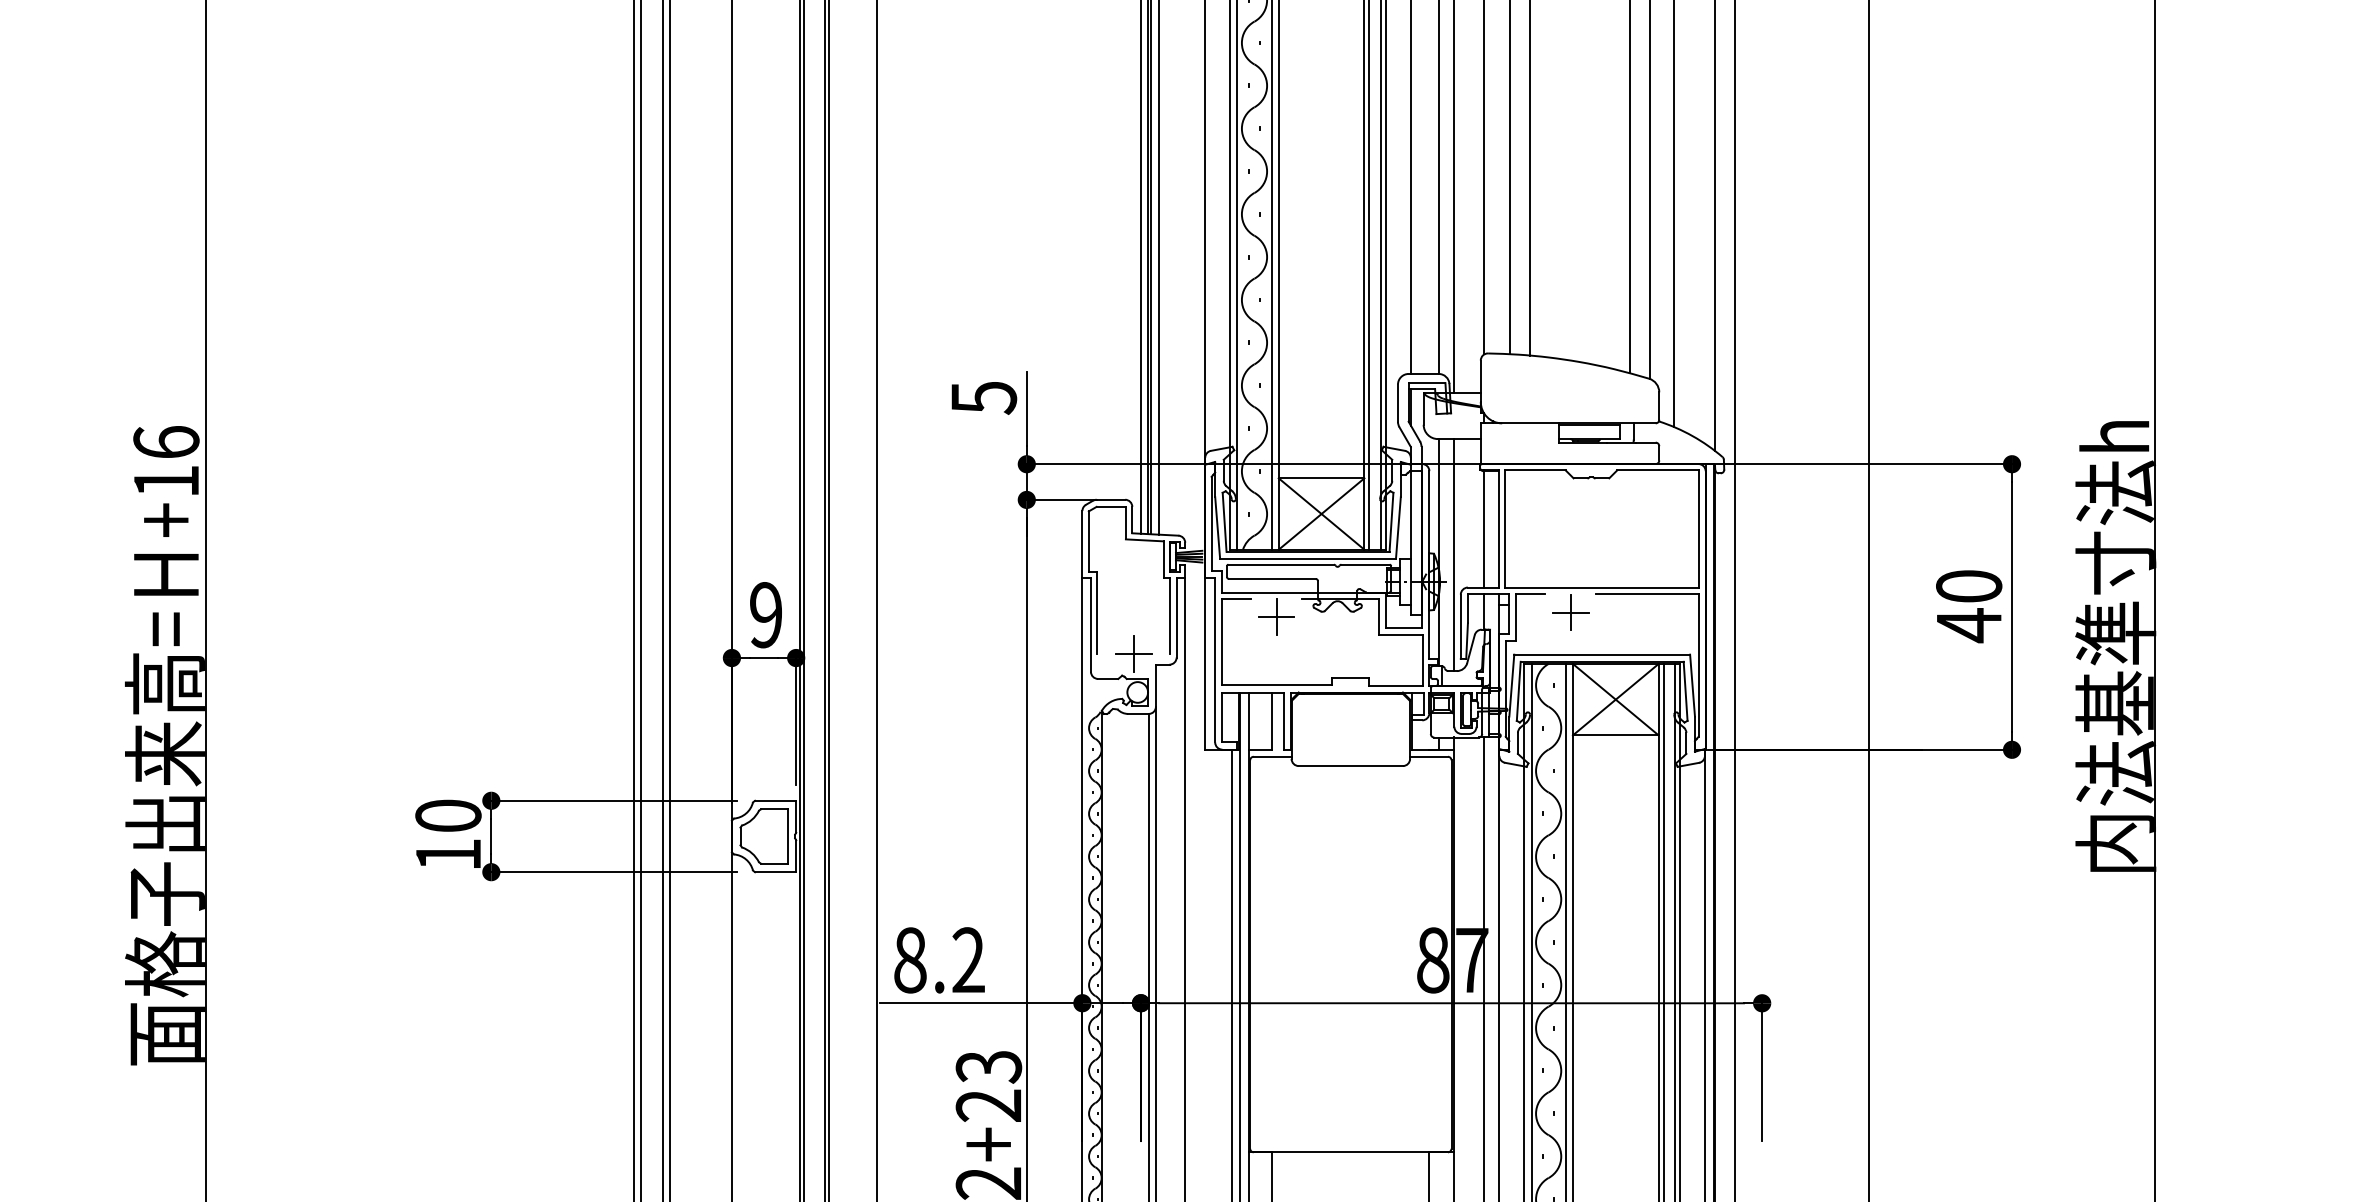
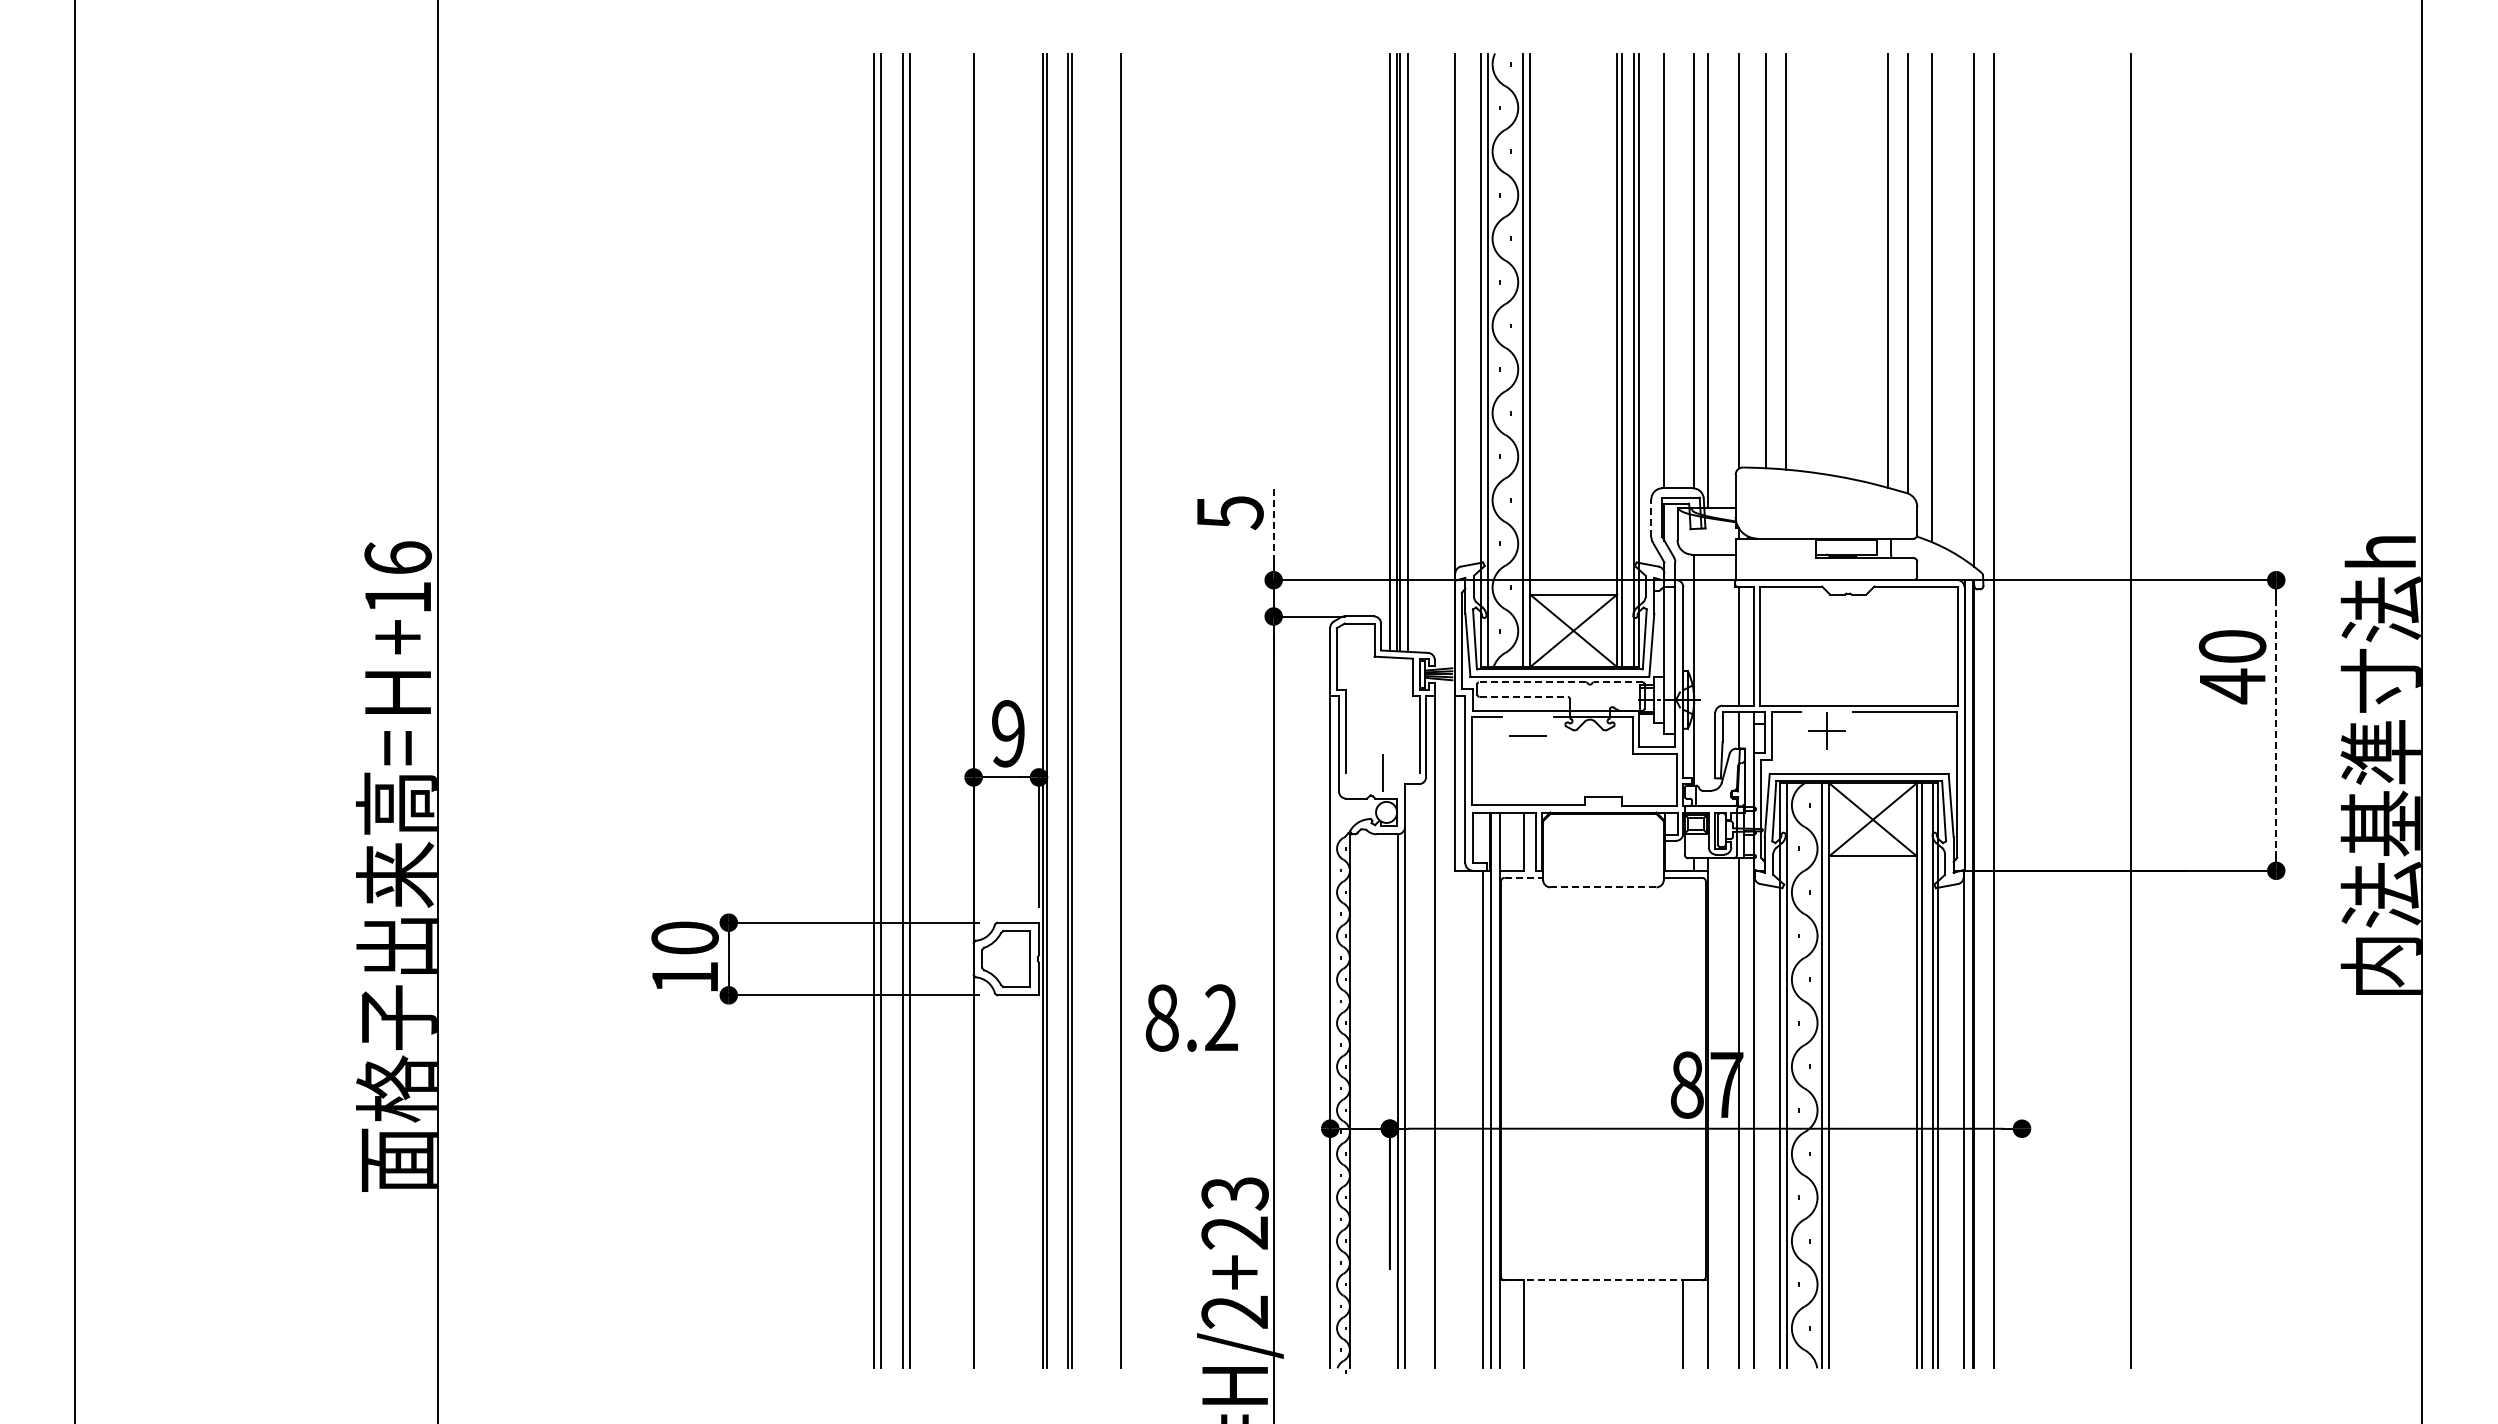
line: (1398, 403) -> (1651, 518), solid -> dashed
line: (1026, 409) -> (1273, 524), solid -> dashed
line: (1454, 554) -> (1708, 672), removed
line: (1281, 564) -> (1532, 682), solid -> dashed
line: (1365, 564) -> (1618, 682), solid -> dashed
line: (1273, 578) -> (1524, 696), solid -> dashed
text: (1969, 607) -> (2232, 667), moved
line: (2012, 607) -> (2276, 725), solid -> dashed
line: (1276, 616) -> (1527, 735), removed
line: (1133, 654) -> (1382, 773), removed
line: (1273, 756) -> (1524, 877), solid -> dashed
line: (1350, 766) -> (1603, 887), solid -> dashed
text: (939, 959) -> (1191, 1017), moved
line: (981, 1003) -> (1227, 1128), removed
line: (1761, 1067) -> (2021, 1194), removed
line: (1350, 1152) -> (1603, 1280), solid -> dashed

